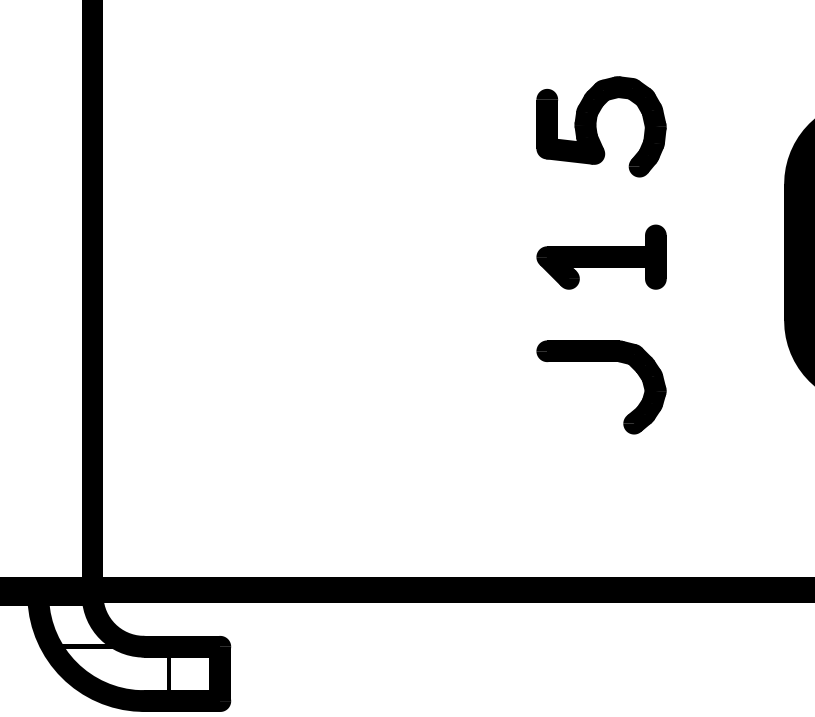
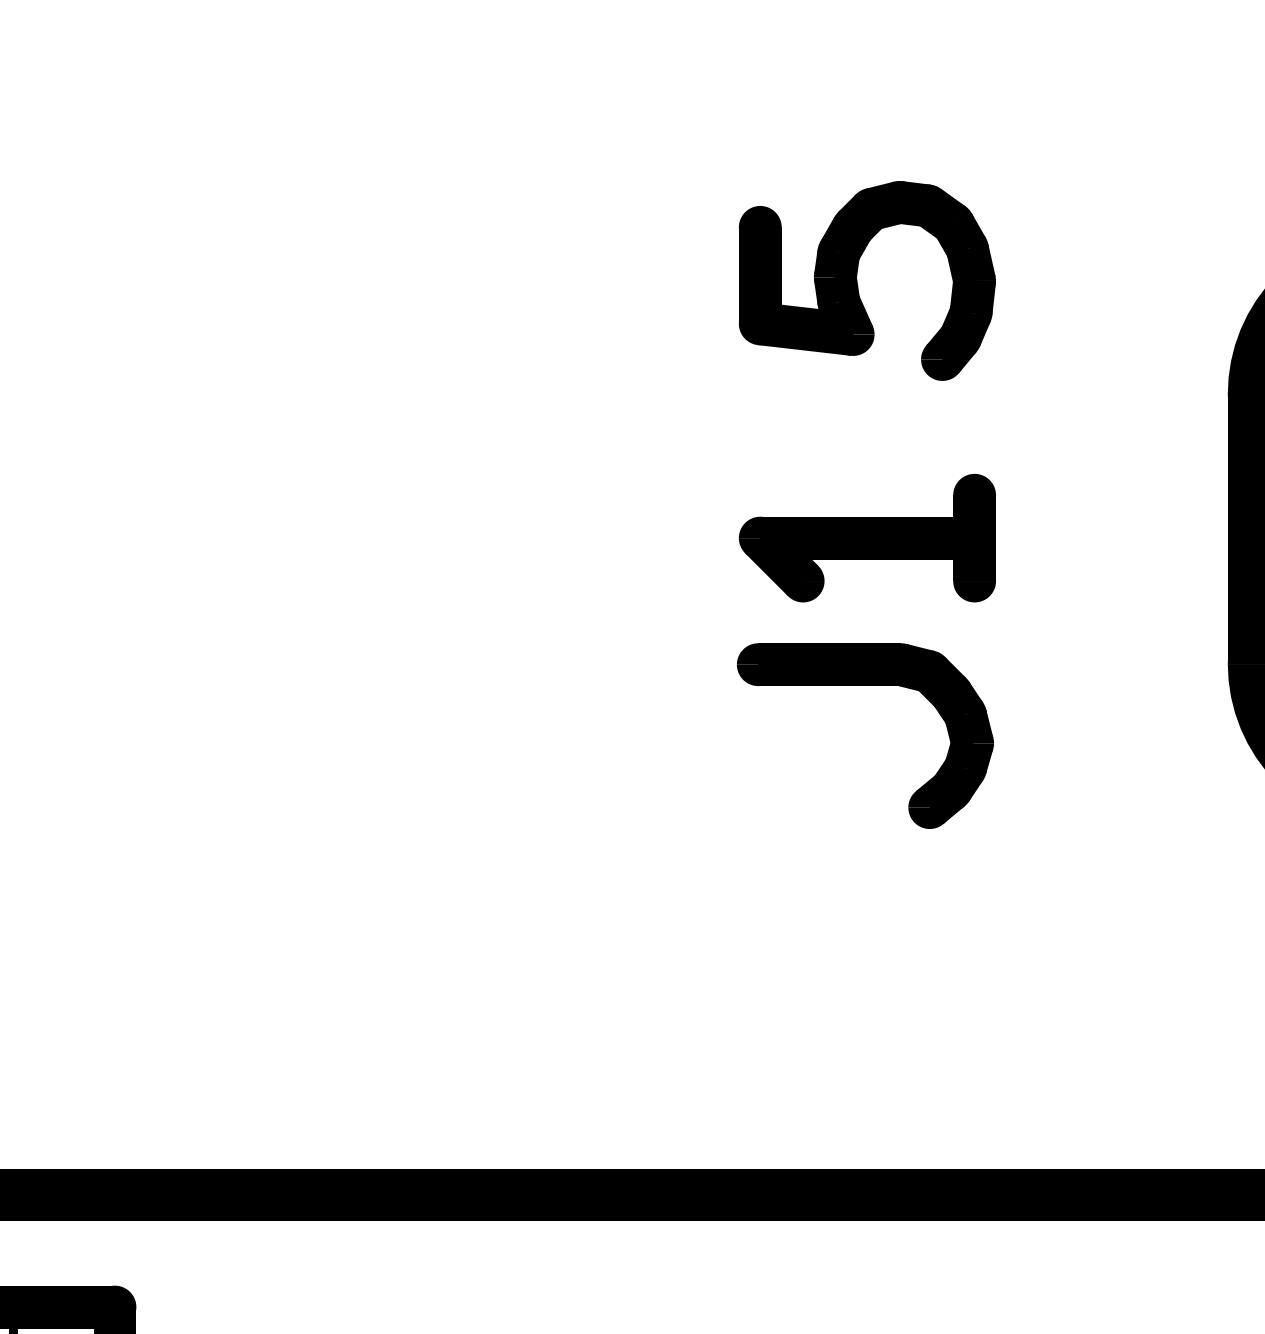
part: (601, 361) -> (865, 684), moved

